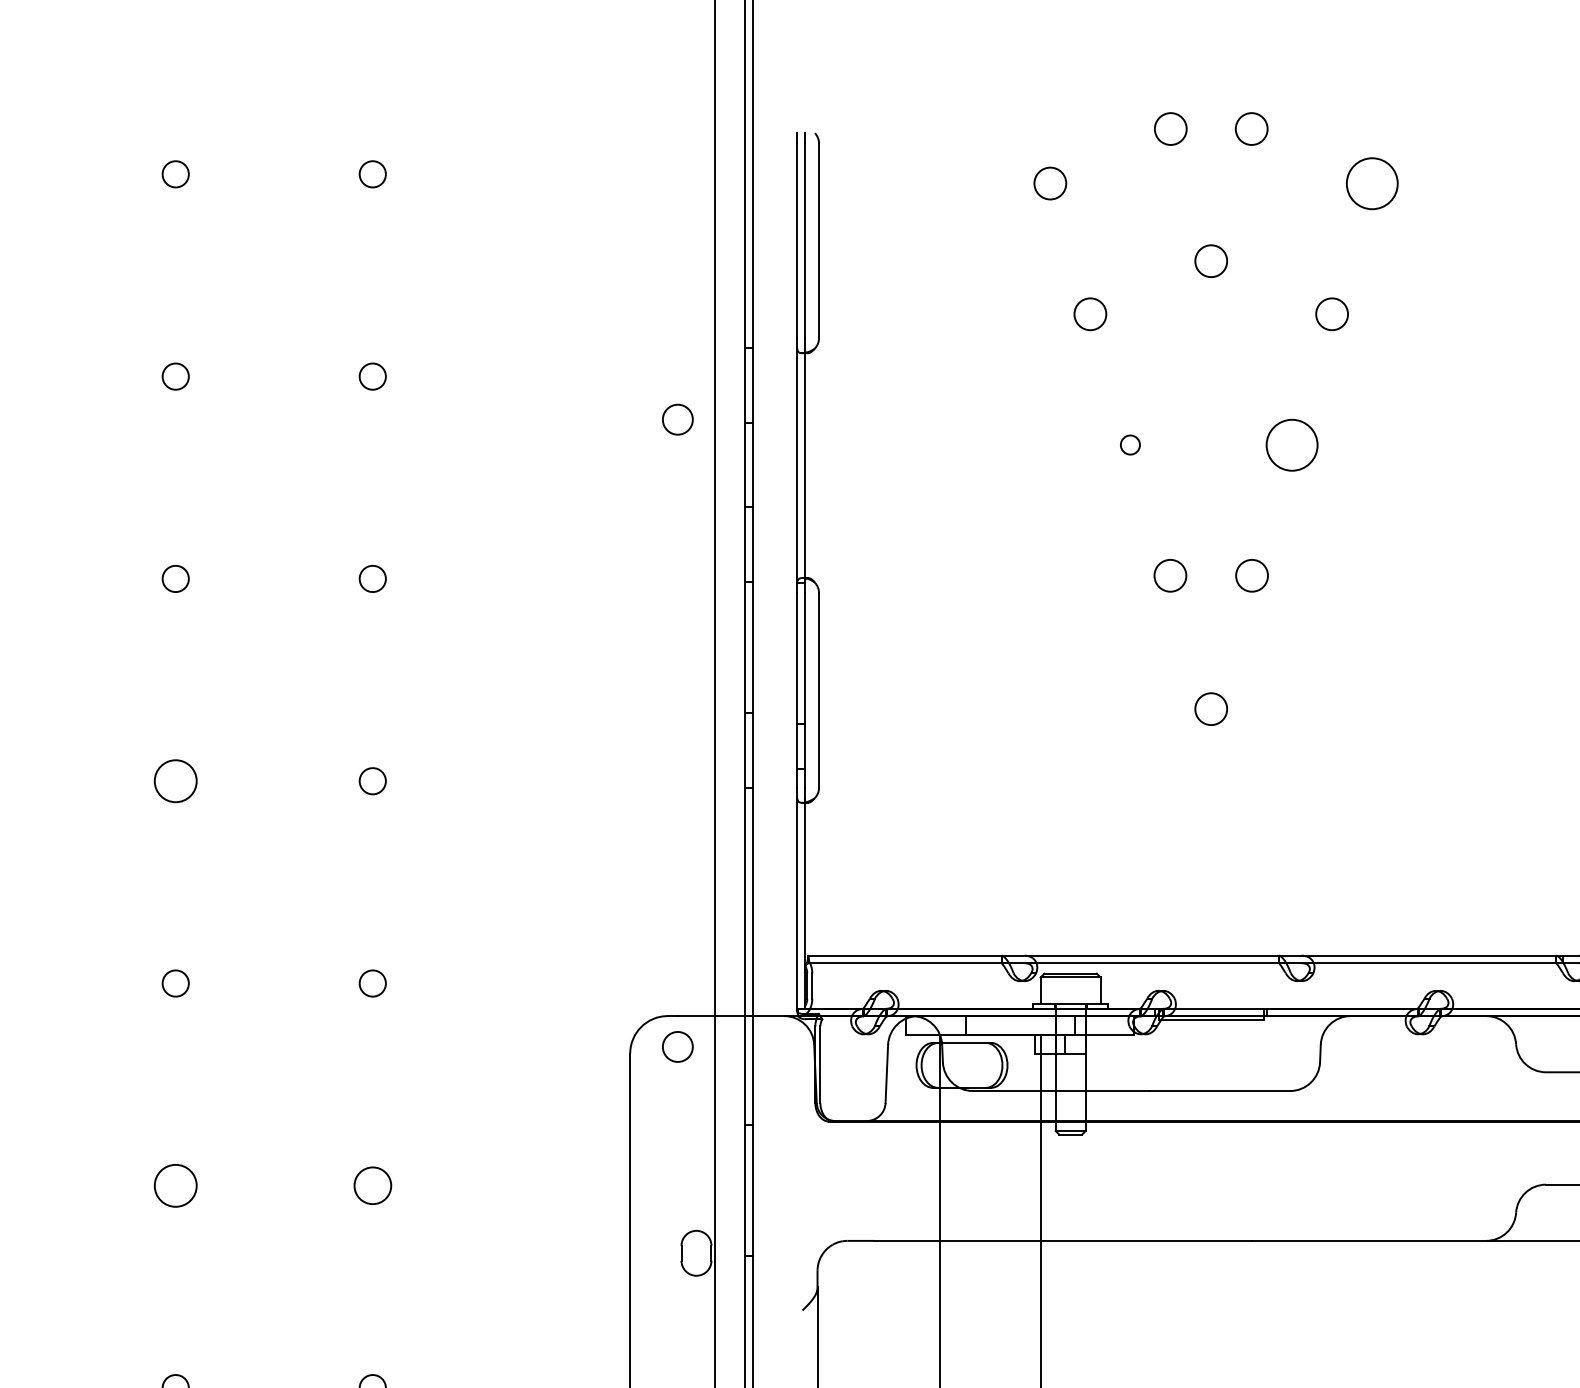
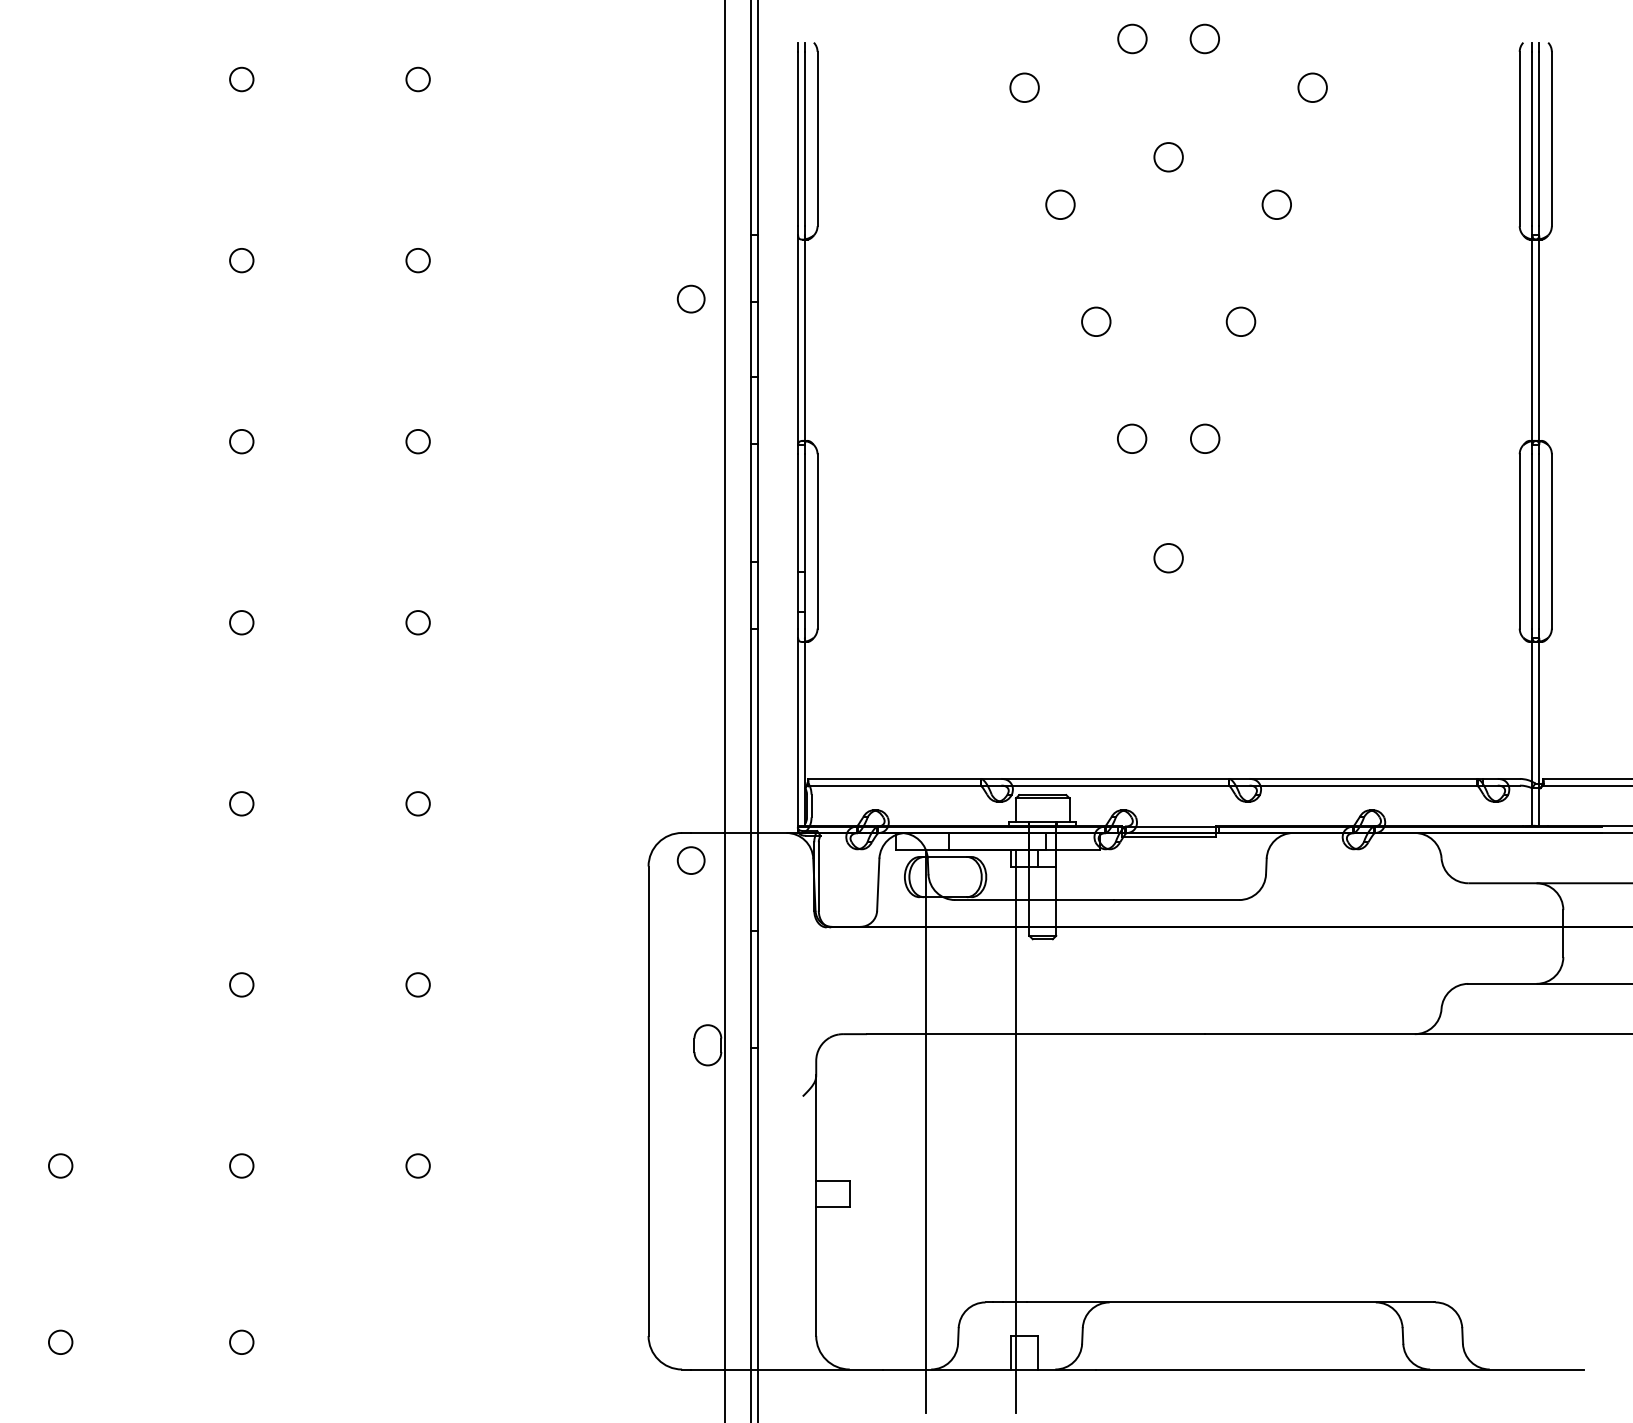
circle: (1371, 183) -> (1312, 87), size x0.62
circle: (1130, 444) -> (1096, 321), size x1.67
circle: (1291, 444) -> (1240, 321), size x0.62
circle: (175, 780) -> (241, 622), size x0.62
circle: (175, 1185) -> (241, 984), size x0.62
circle: (372, 1185) -> (417, 984), size x0.71

